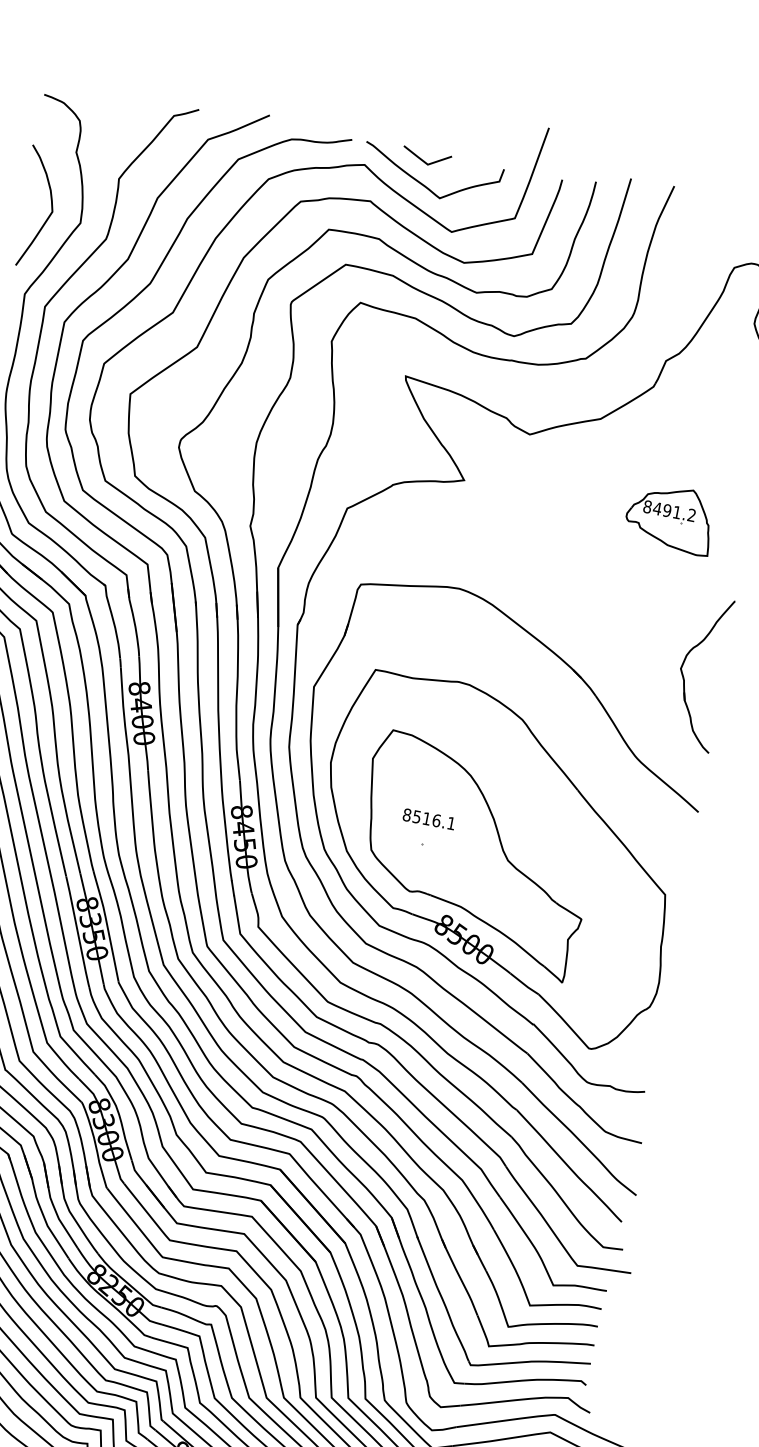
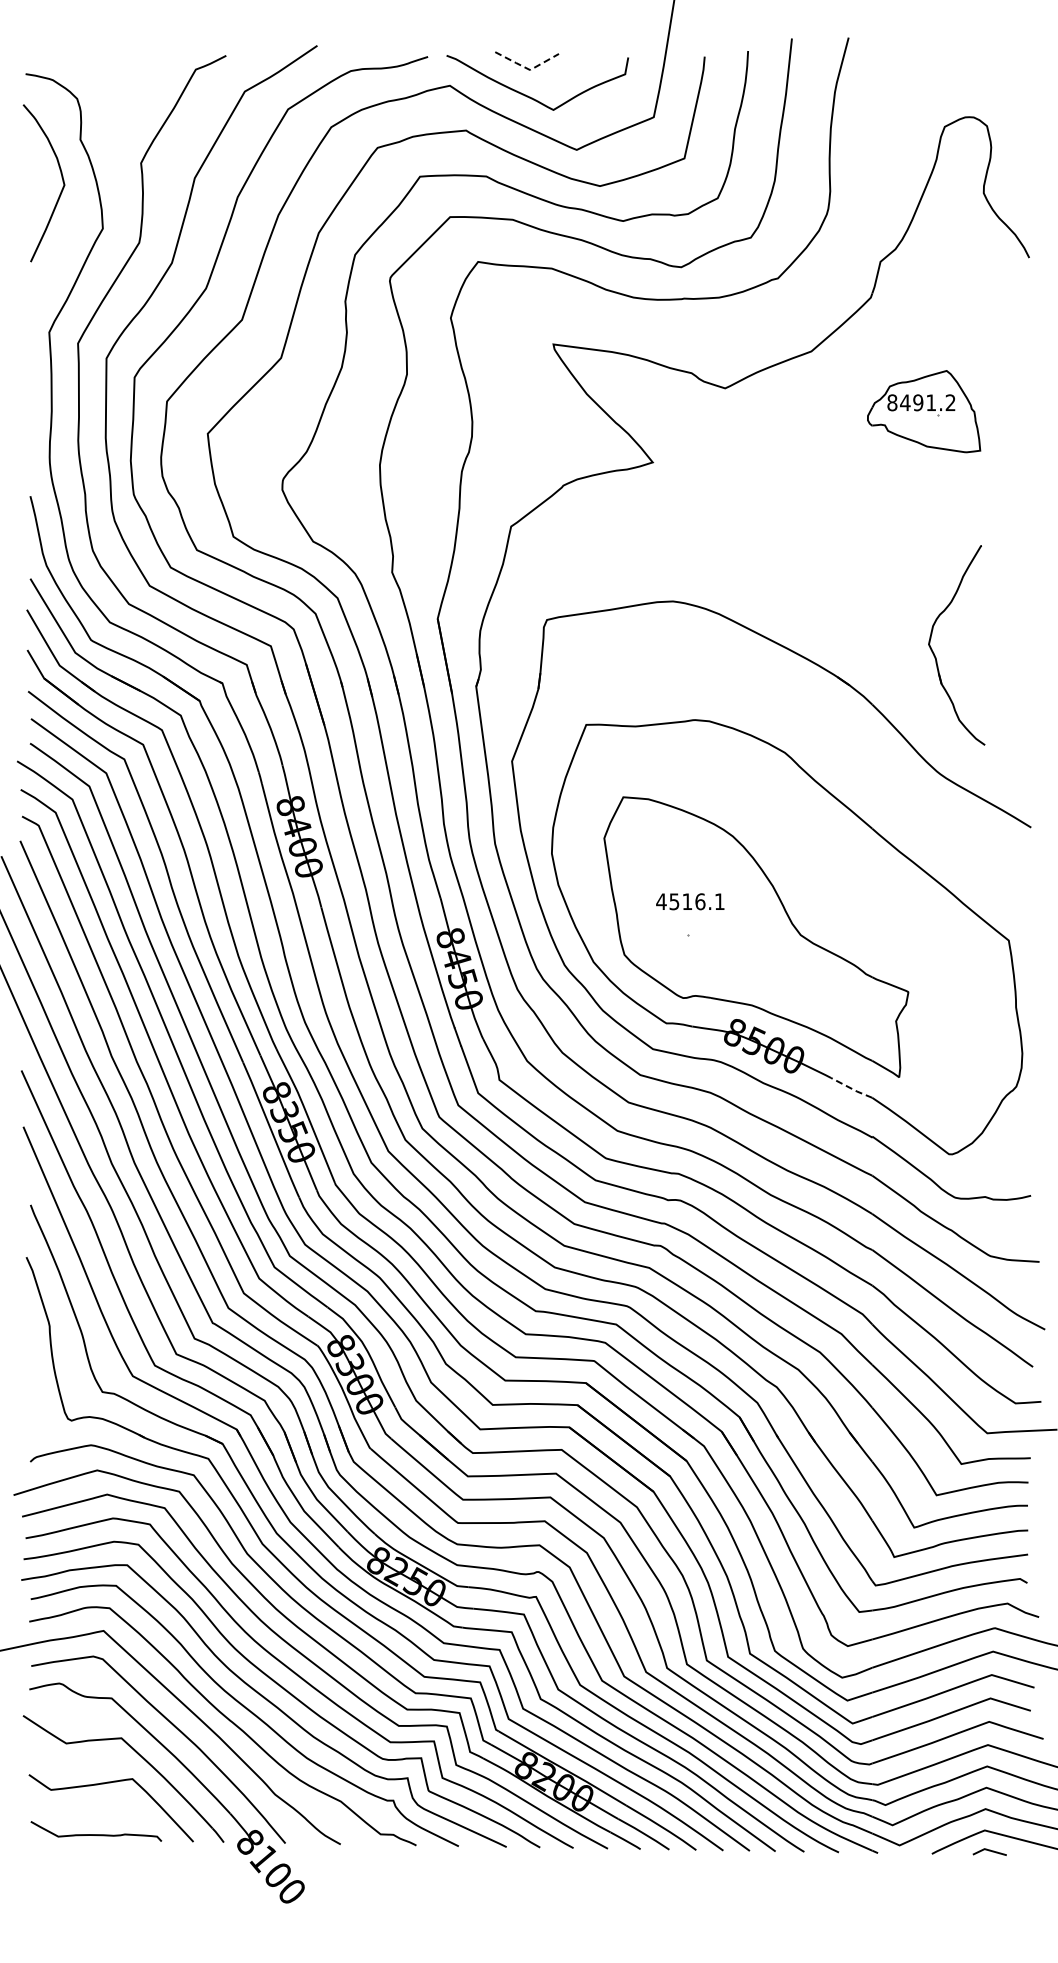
line: (426, 163) -> (527, 68), solid -> dashed
curve: (48, 216) -> (60, 191), moved
part: (670, 518) -> (924, 411), moved
part: (684, 678) -> (935, 655), moved
text: (407, 814) -> (661, 901), 8516.1 -> 4516.1
line: (524, 984) -> (851, 1088), solid -> dashed

